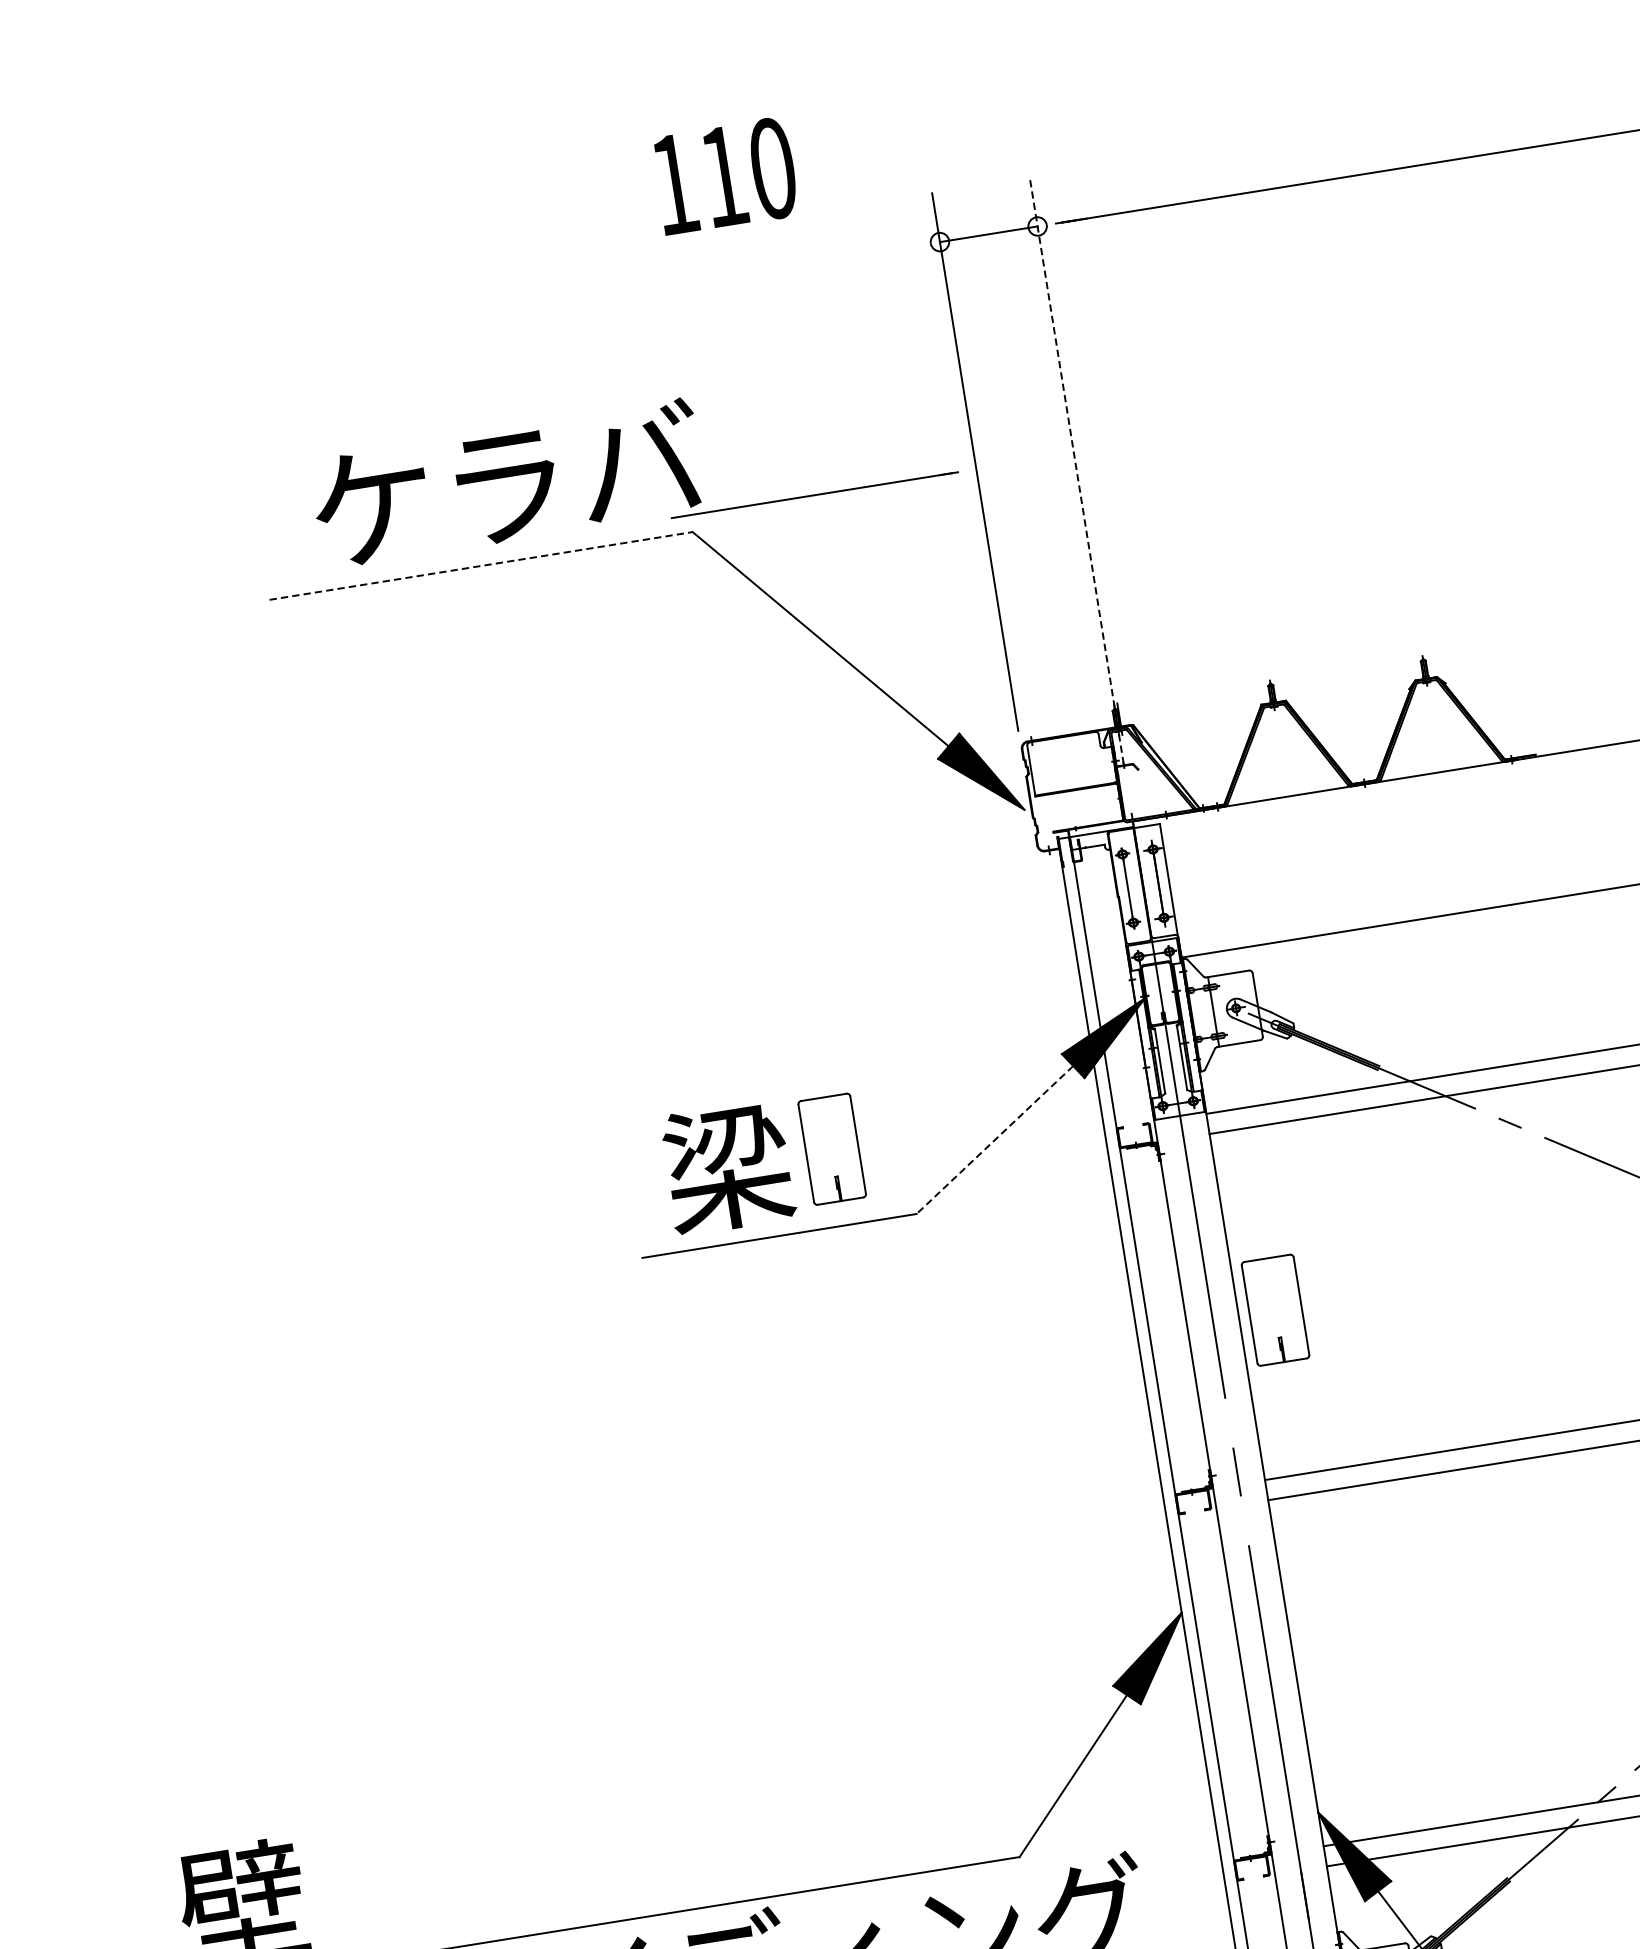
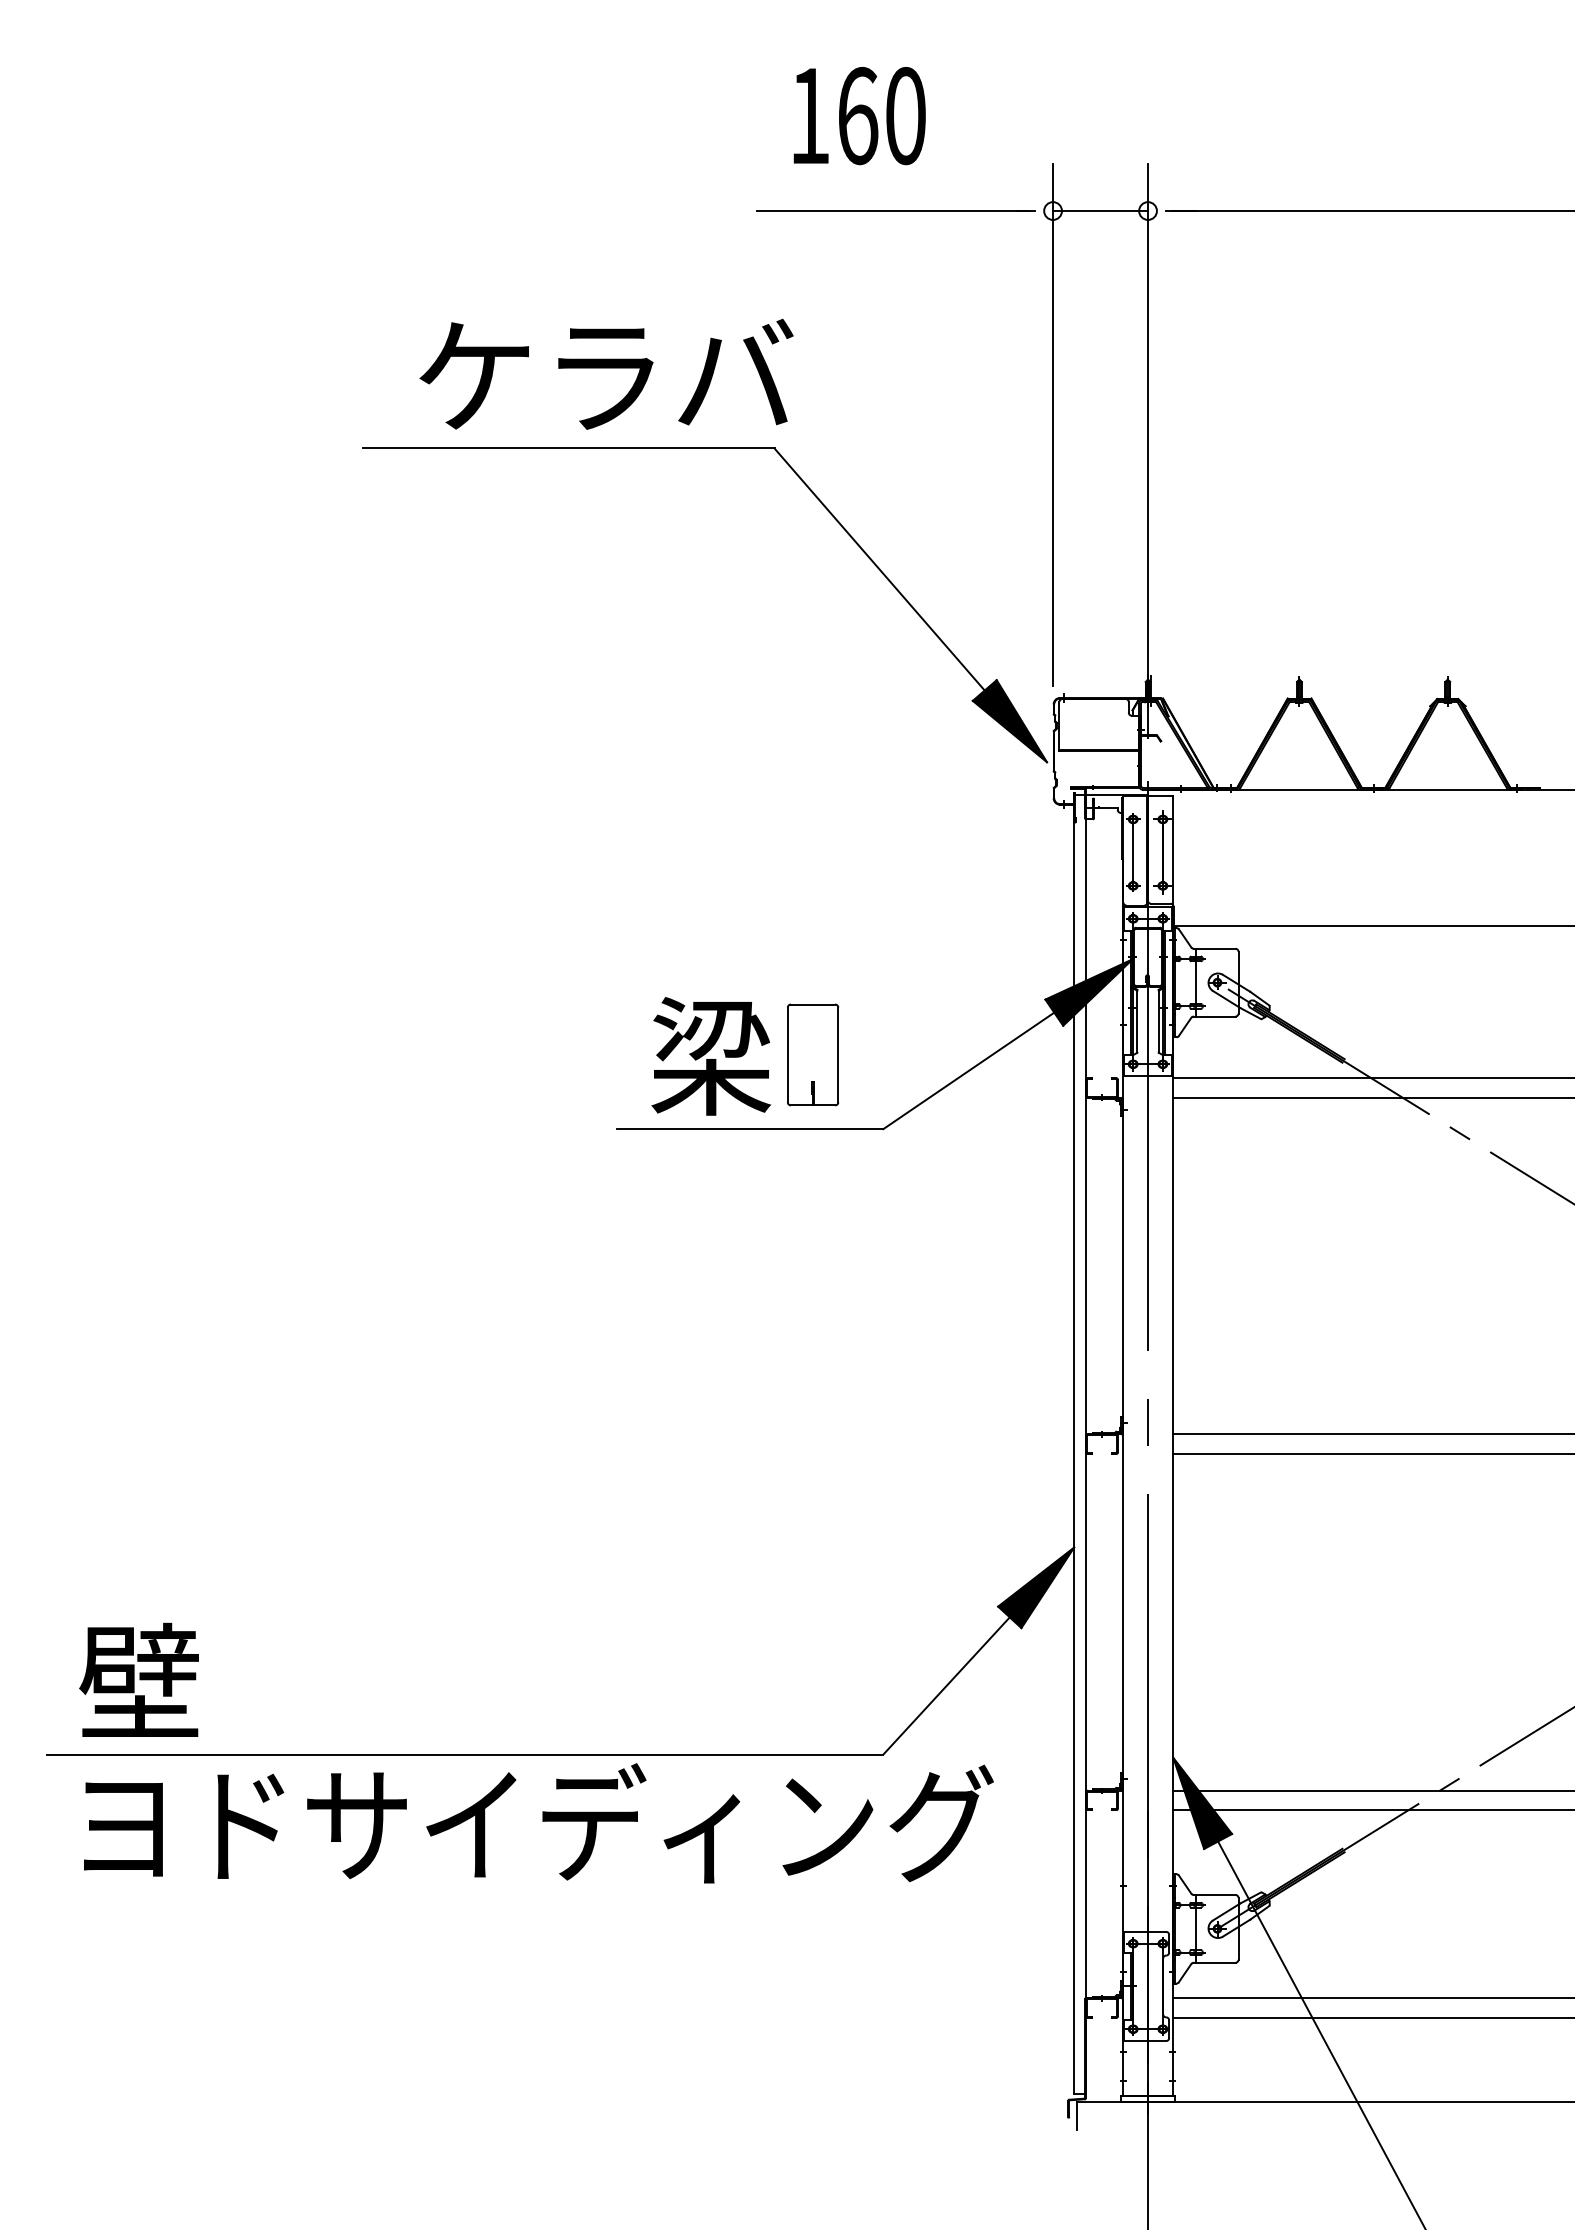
text: (724, 175) -> (858, 115), 110 -> 160
line: (1077, 470) -> (1148, 448), dashed -> solid
line: (814, 494) -> (895, 210), moved
line: (480, 566) -> (568, 448), dashed -> solid
line: (994, 1140) -> (968, 1071), dashed -> solid
part: (1275, 1309) -> (1209, 1274), removed

